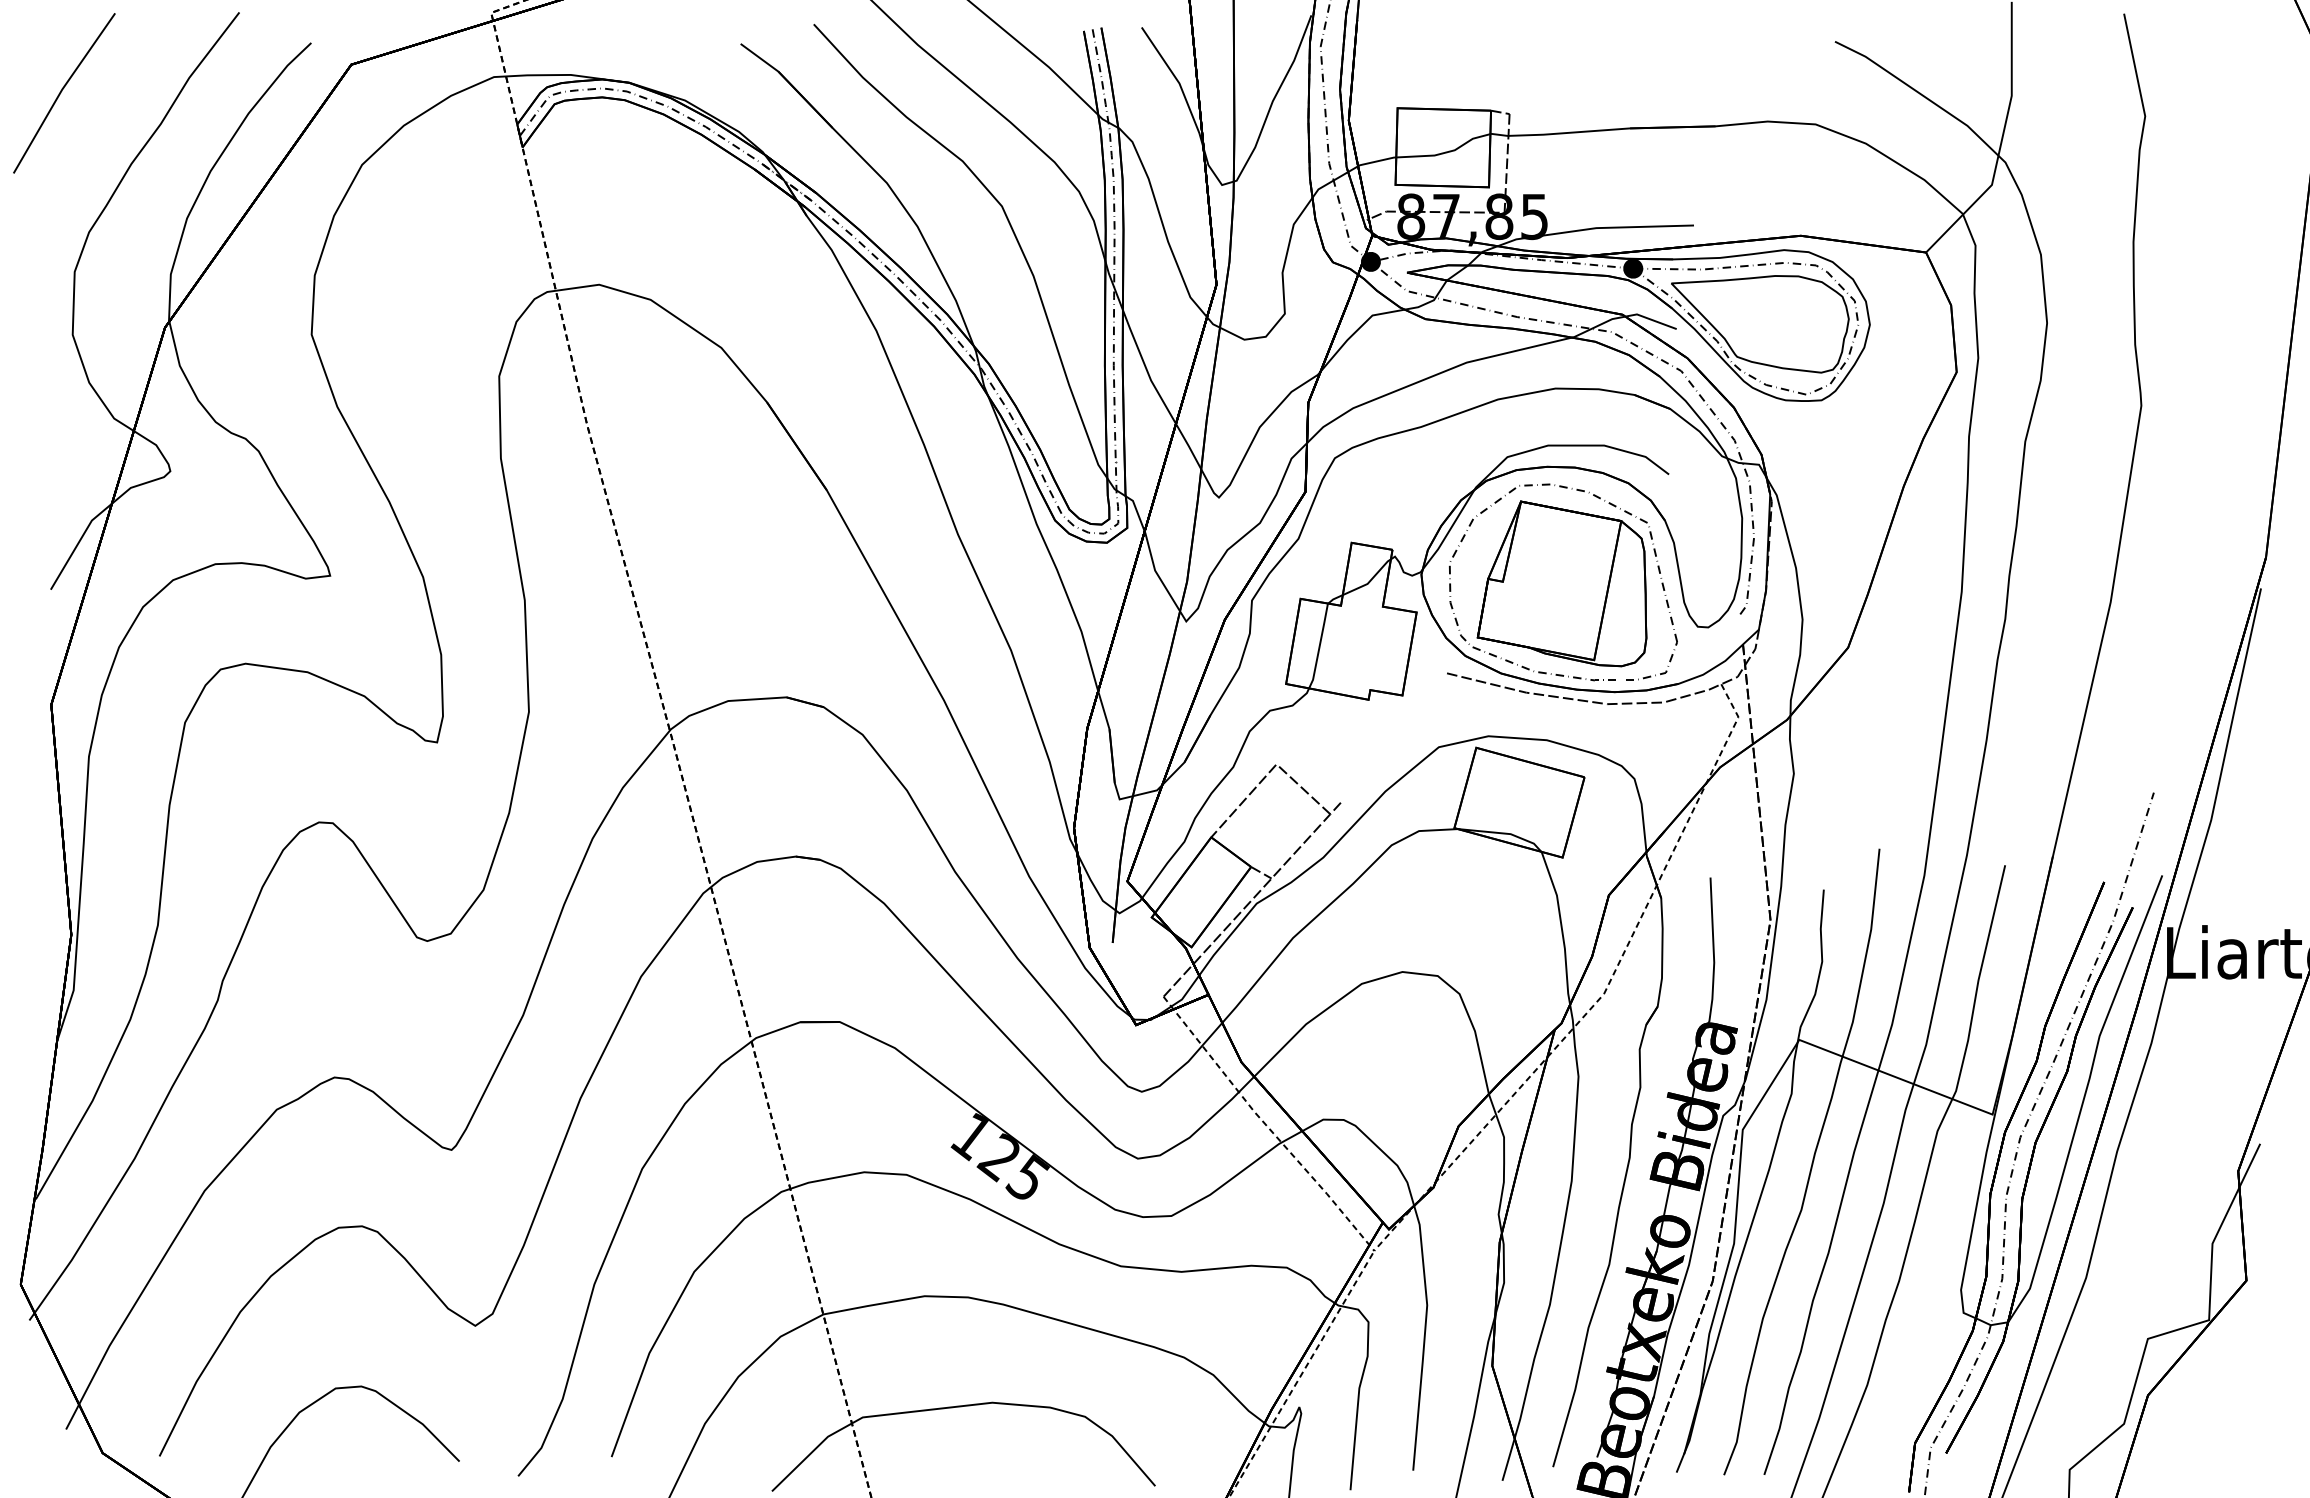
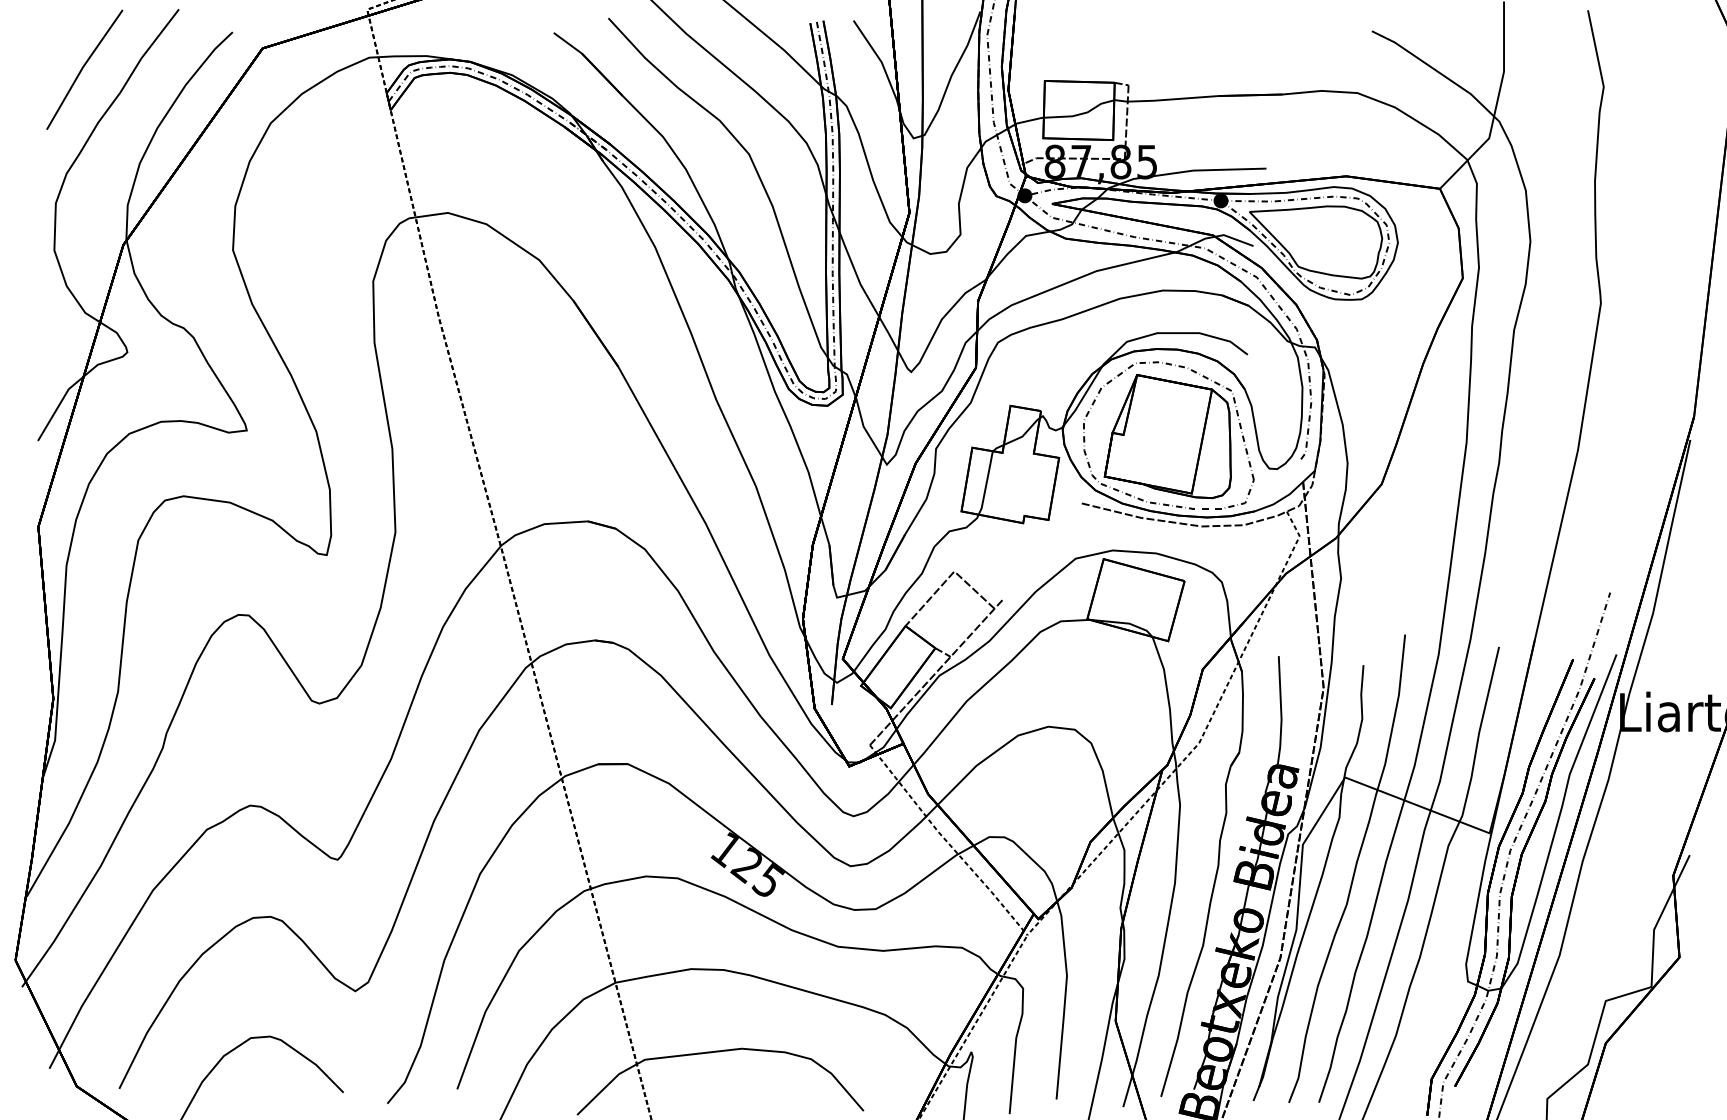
line: (62, 91) -> (83, 68), moved

